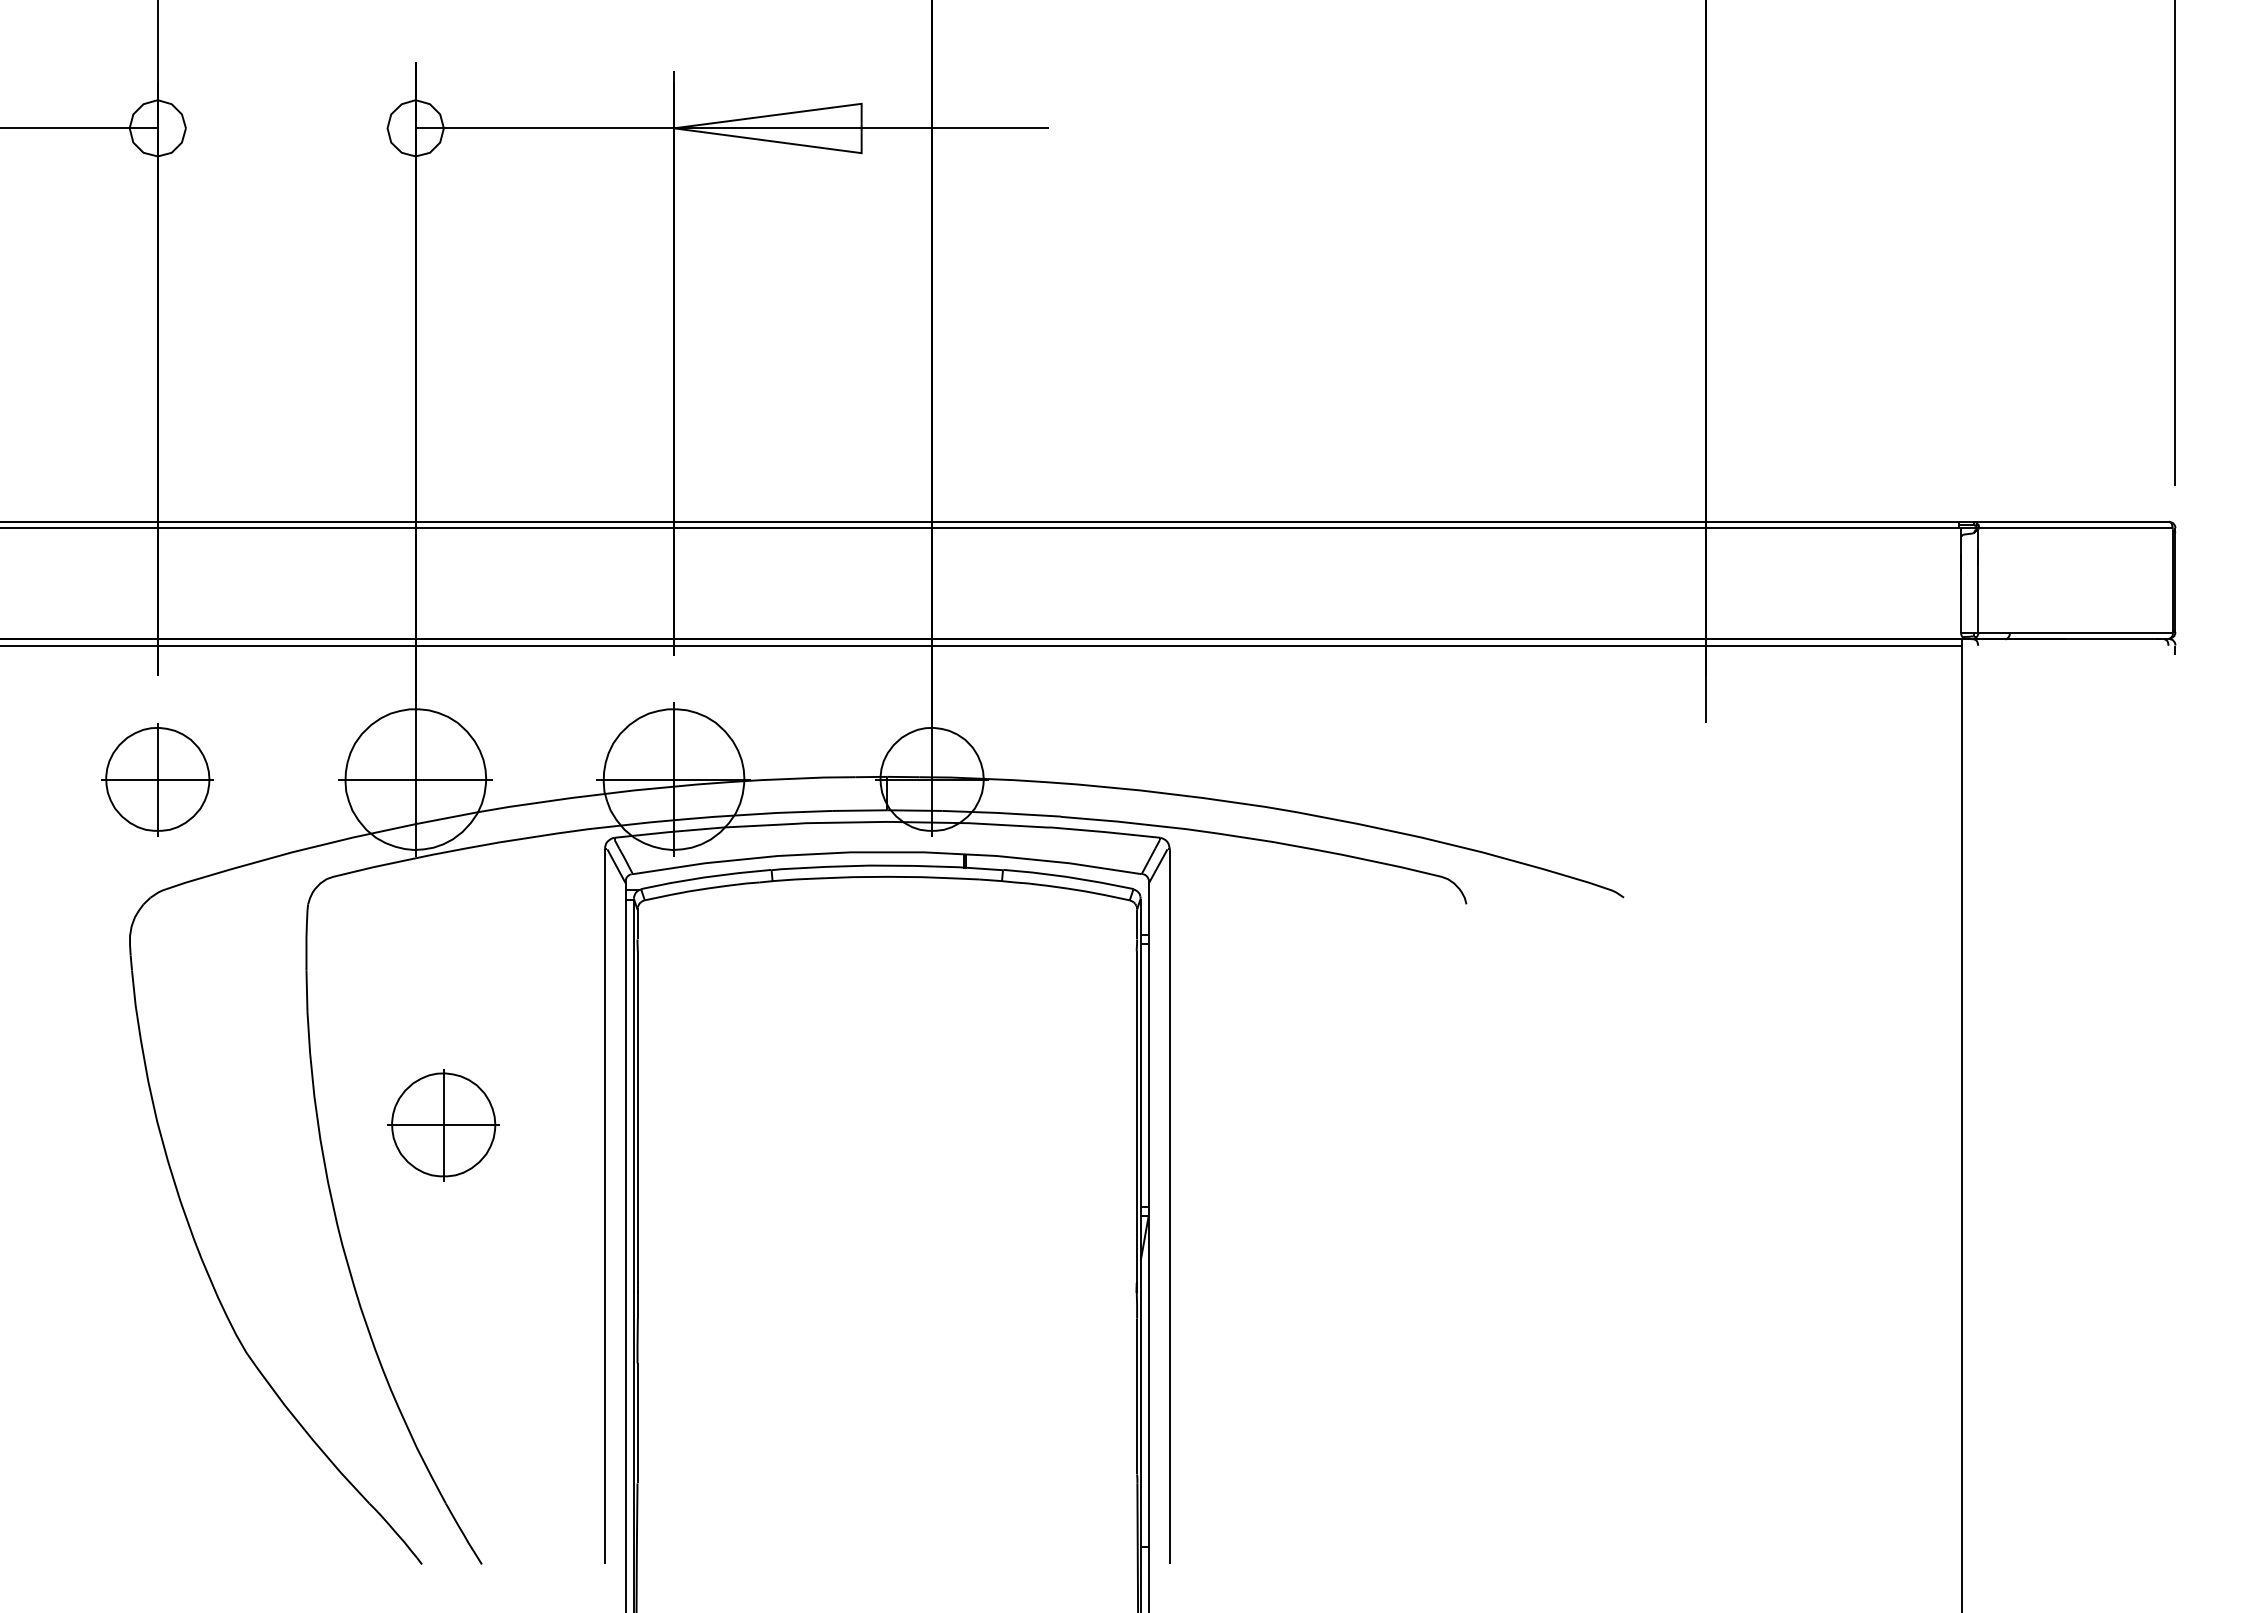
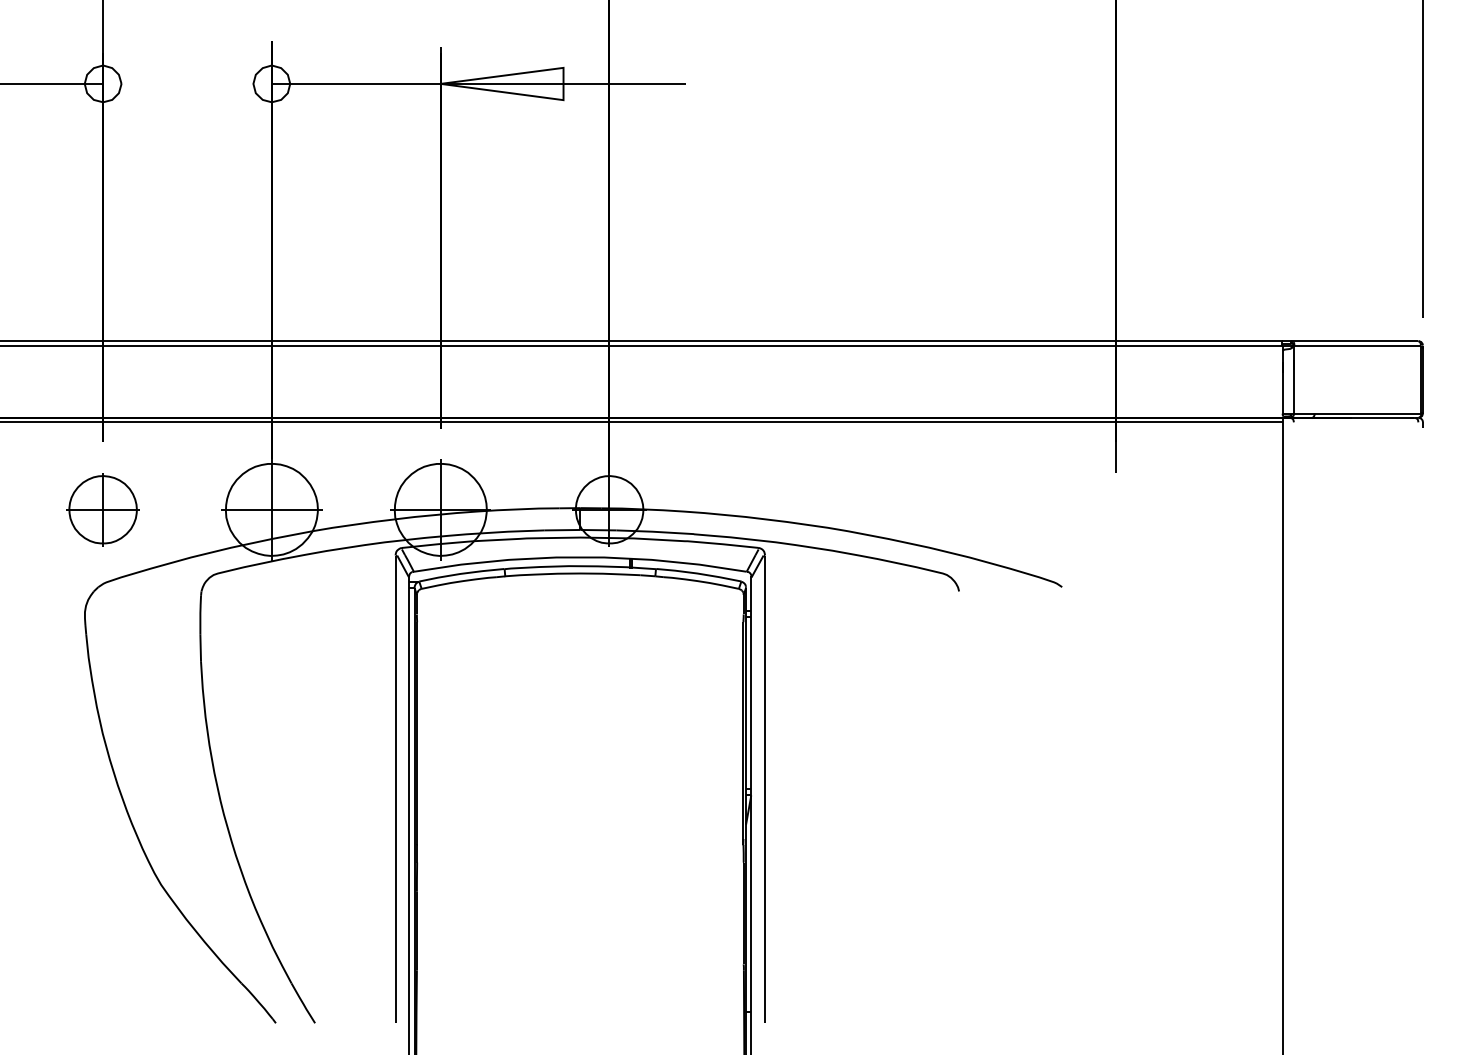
part: (442, 1124) -> (289, 735), removed

